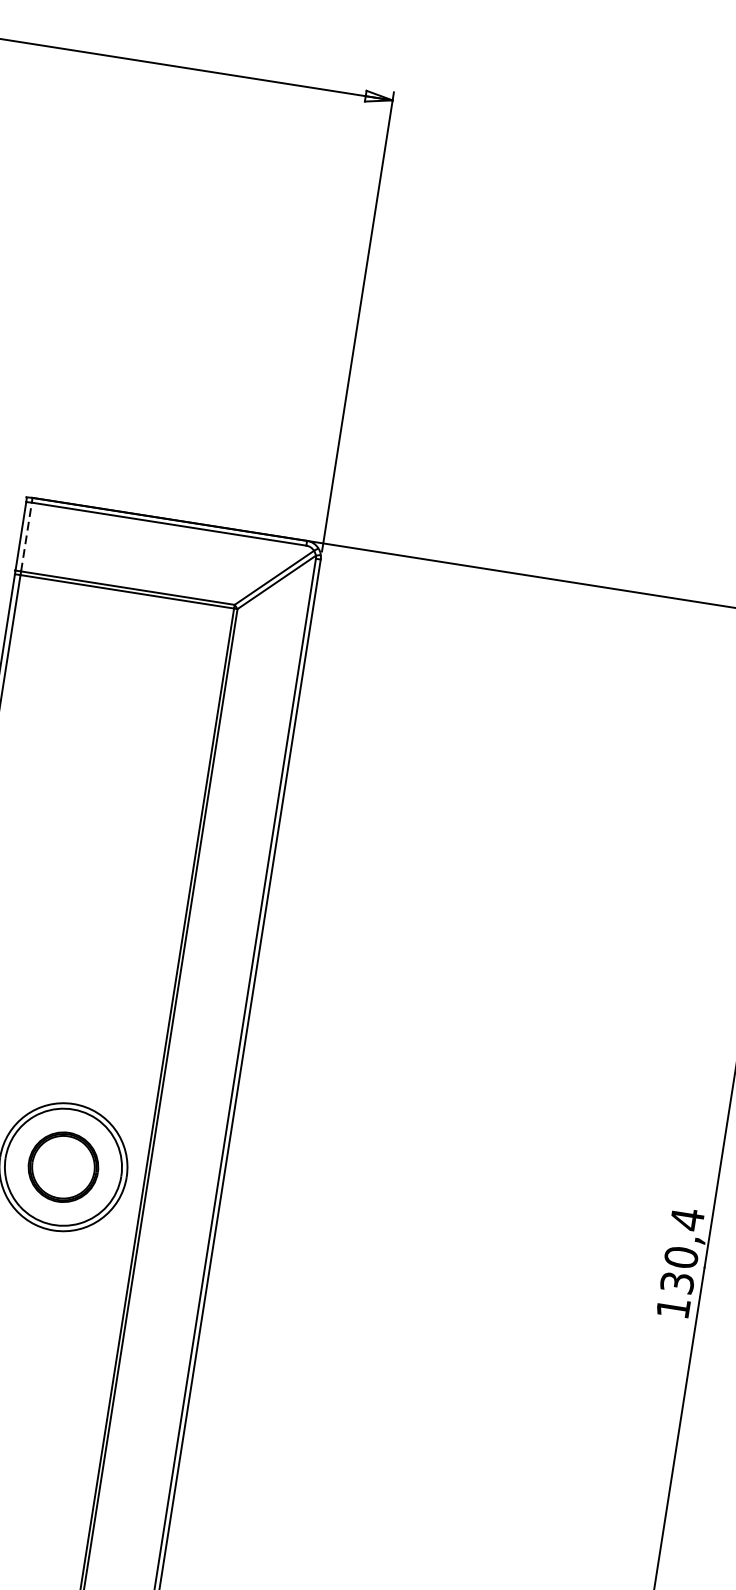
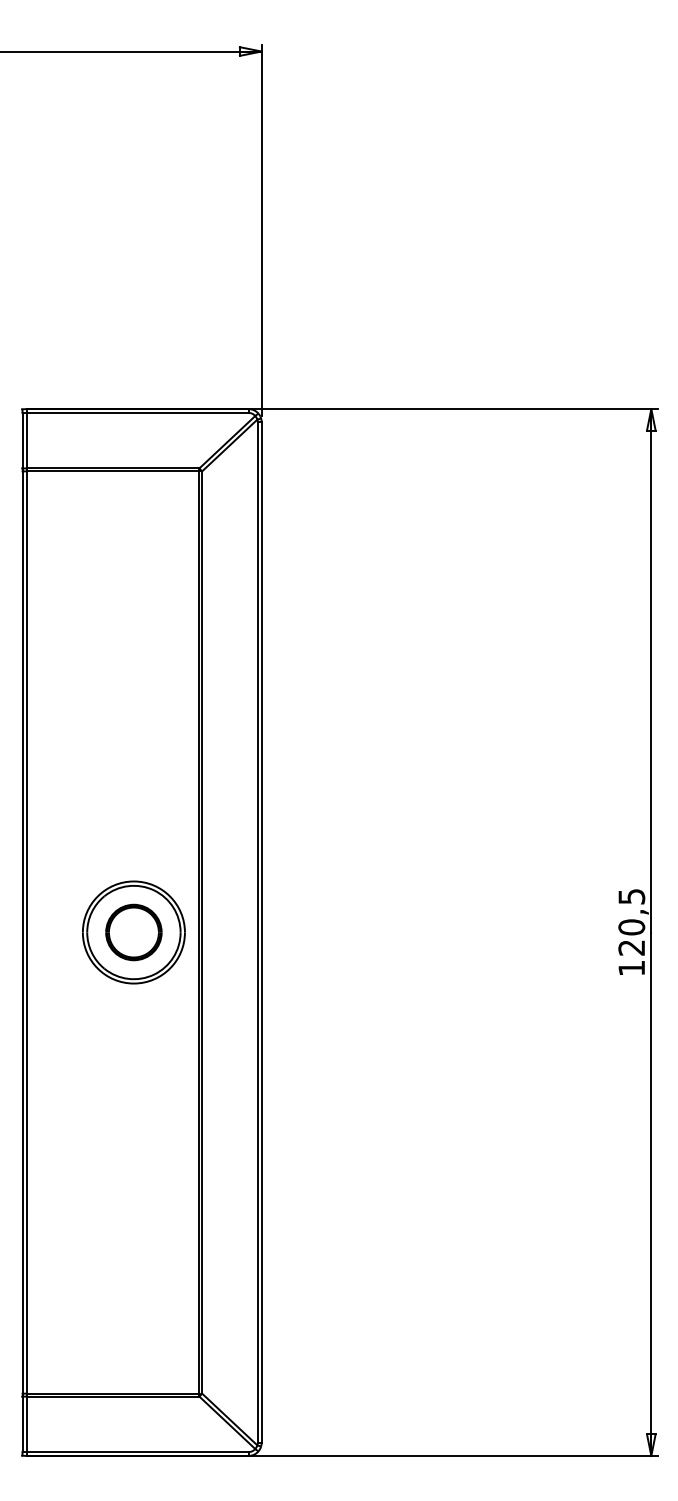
line: (27, 536) -> (27, 440), dashed -> solid
text: (682, 1250) -> (631, 921), 130,4 -> 120,5

